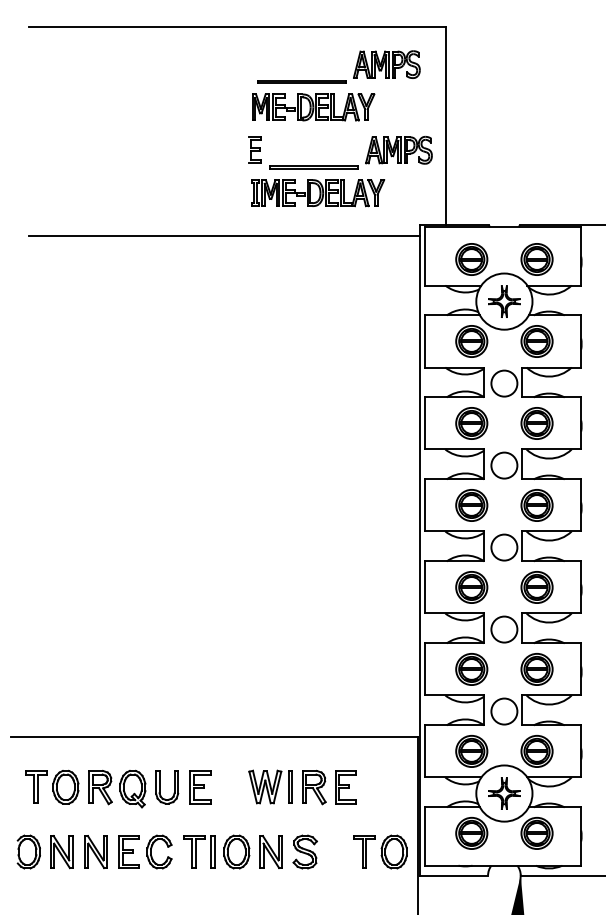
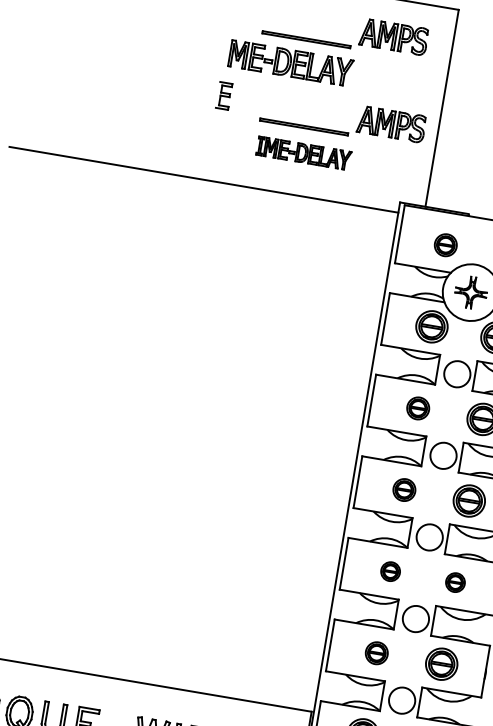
part: (313, 107) -> (290, 63), moved
part: (254, 149) -> (224, 95), moved
part: (318, 193) -> (304, 153), size x0.7
part: (471, 259) -> (445, 245), size x0.7
part: (471, 423) -> (417, 408), size x0.7
part: (471, 505) -> (404, 490), size x0.7
part: (471, 587) -> (390, 571), size x0.6
part: (536, 587) -> (454, 582), size x0.6
part: (471, 669) -> (376, 653), size x0.7

